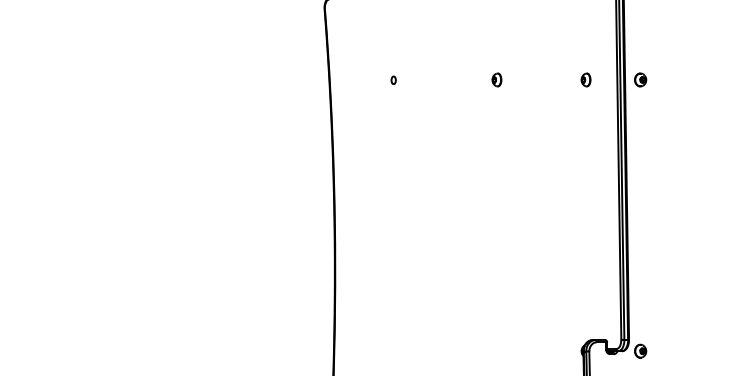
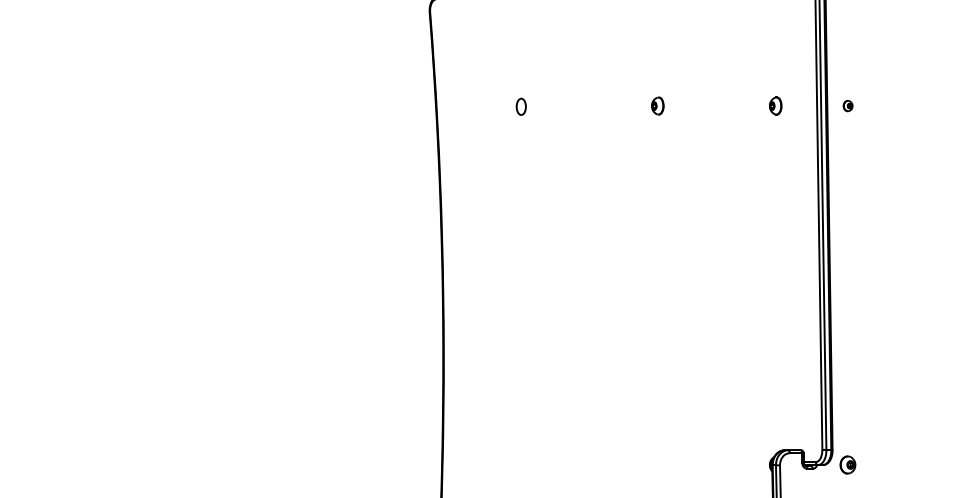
part: (393, 79) -> (520, 105), size x1.6
part: (640, 79) -> (847, 105), size x0.6

